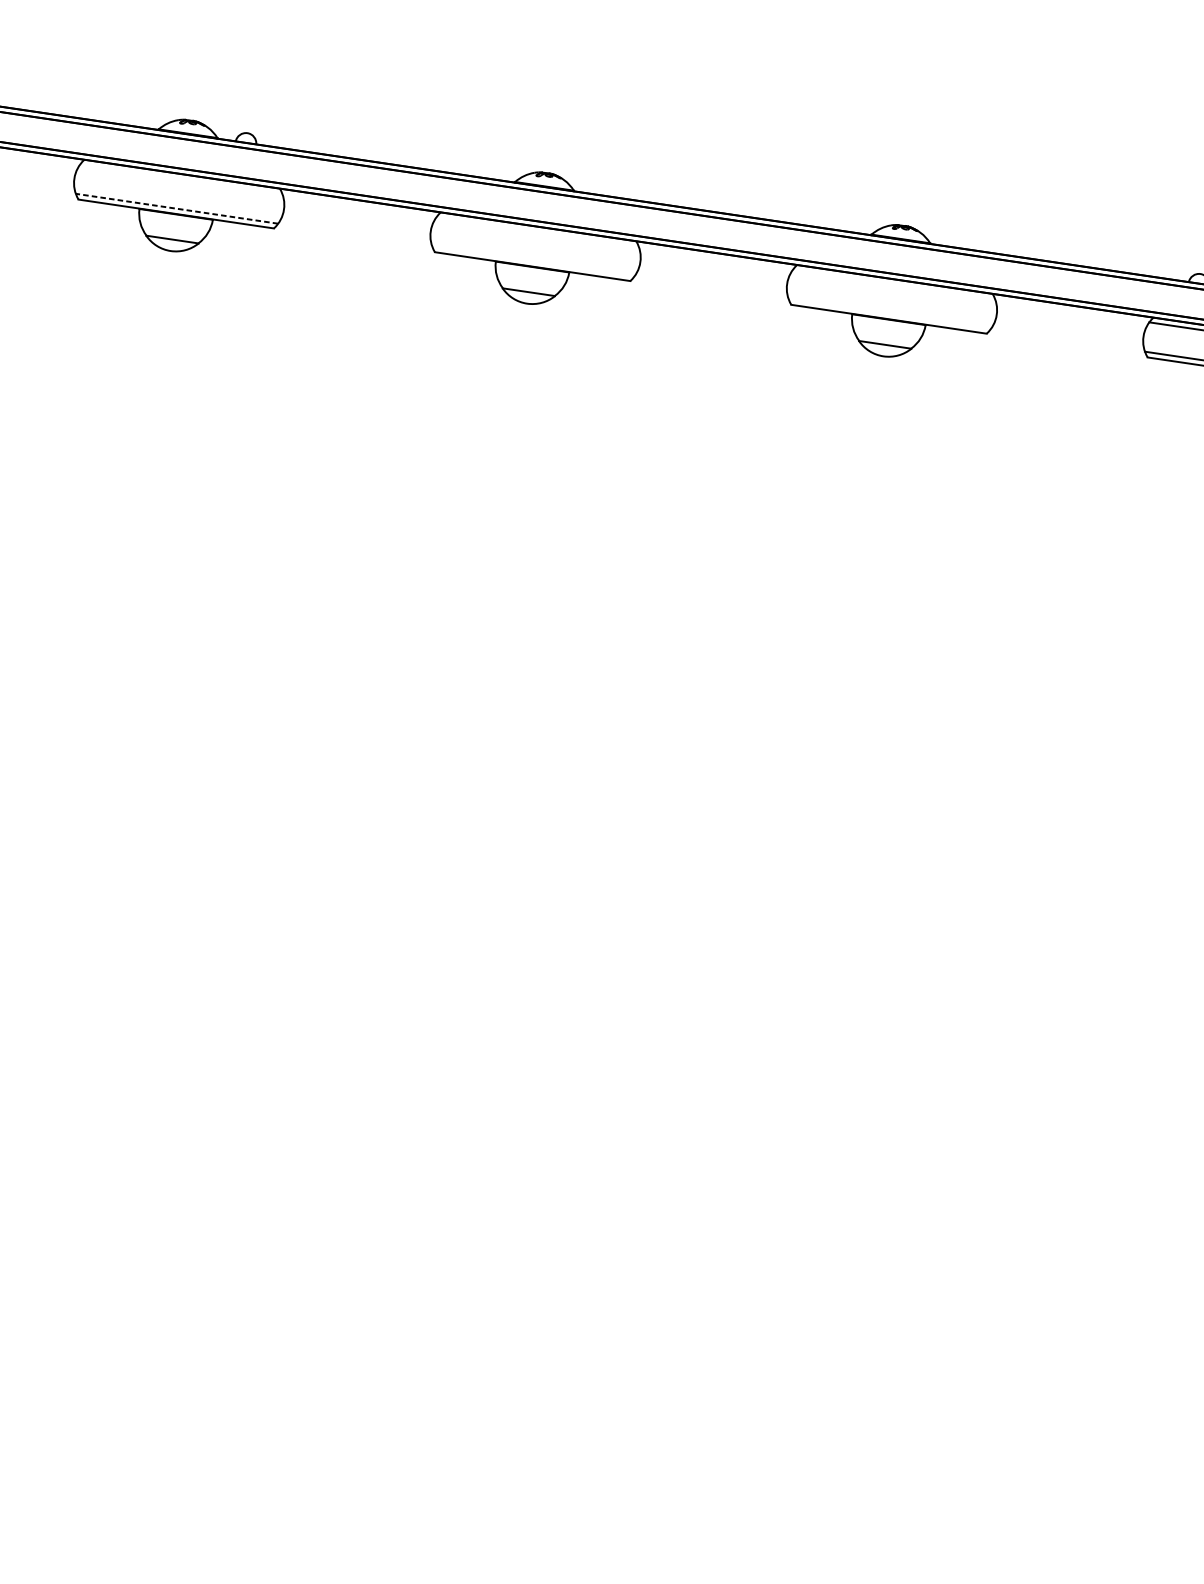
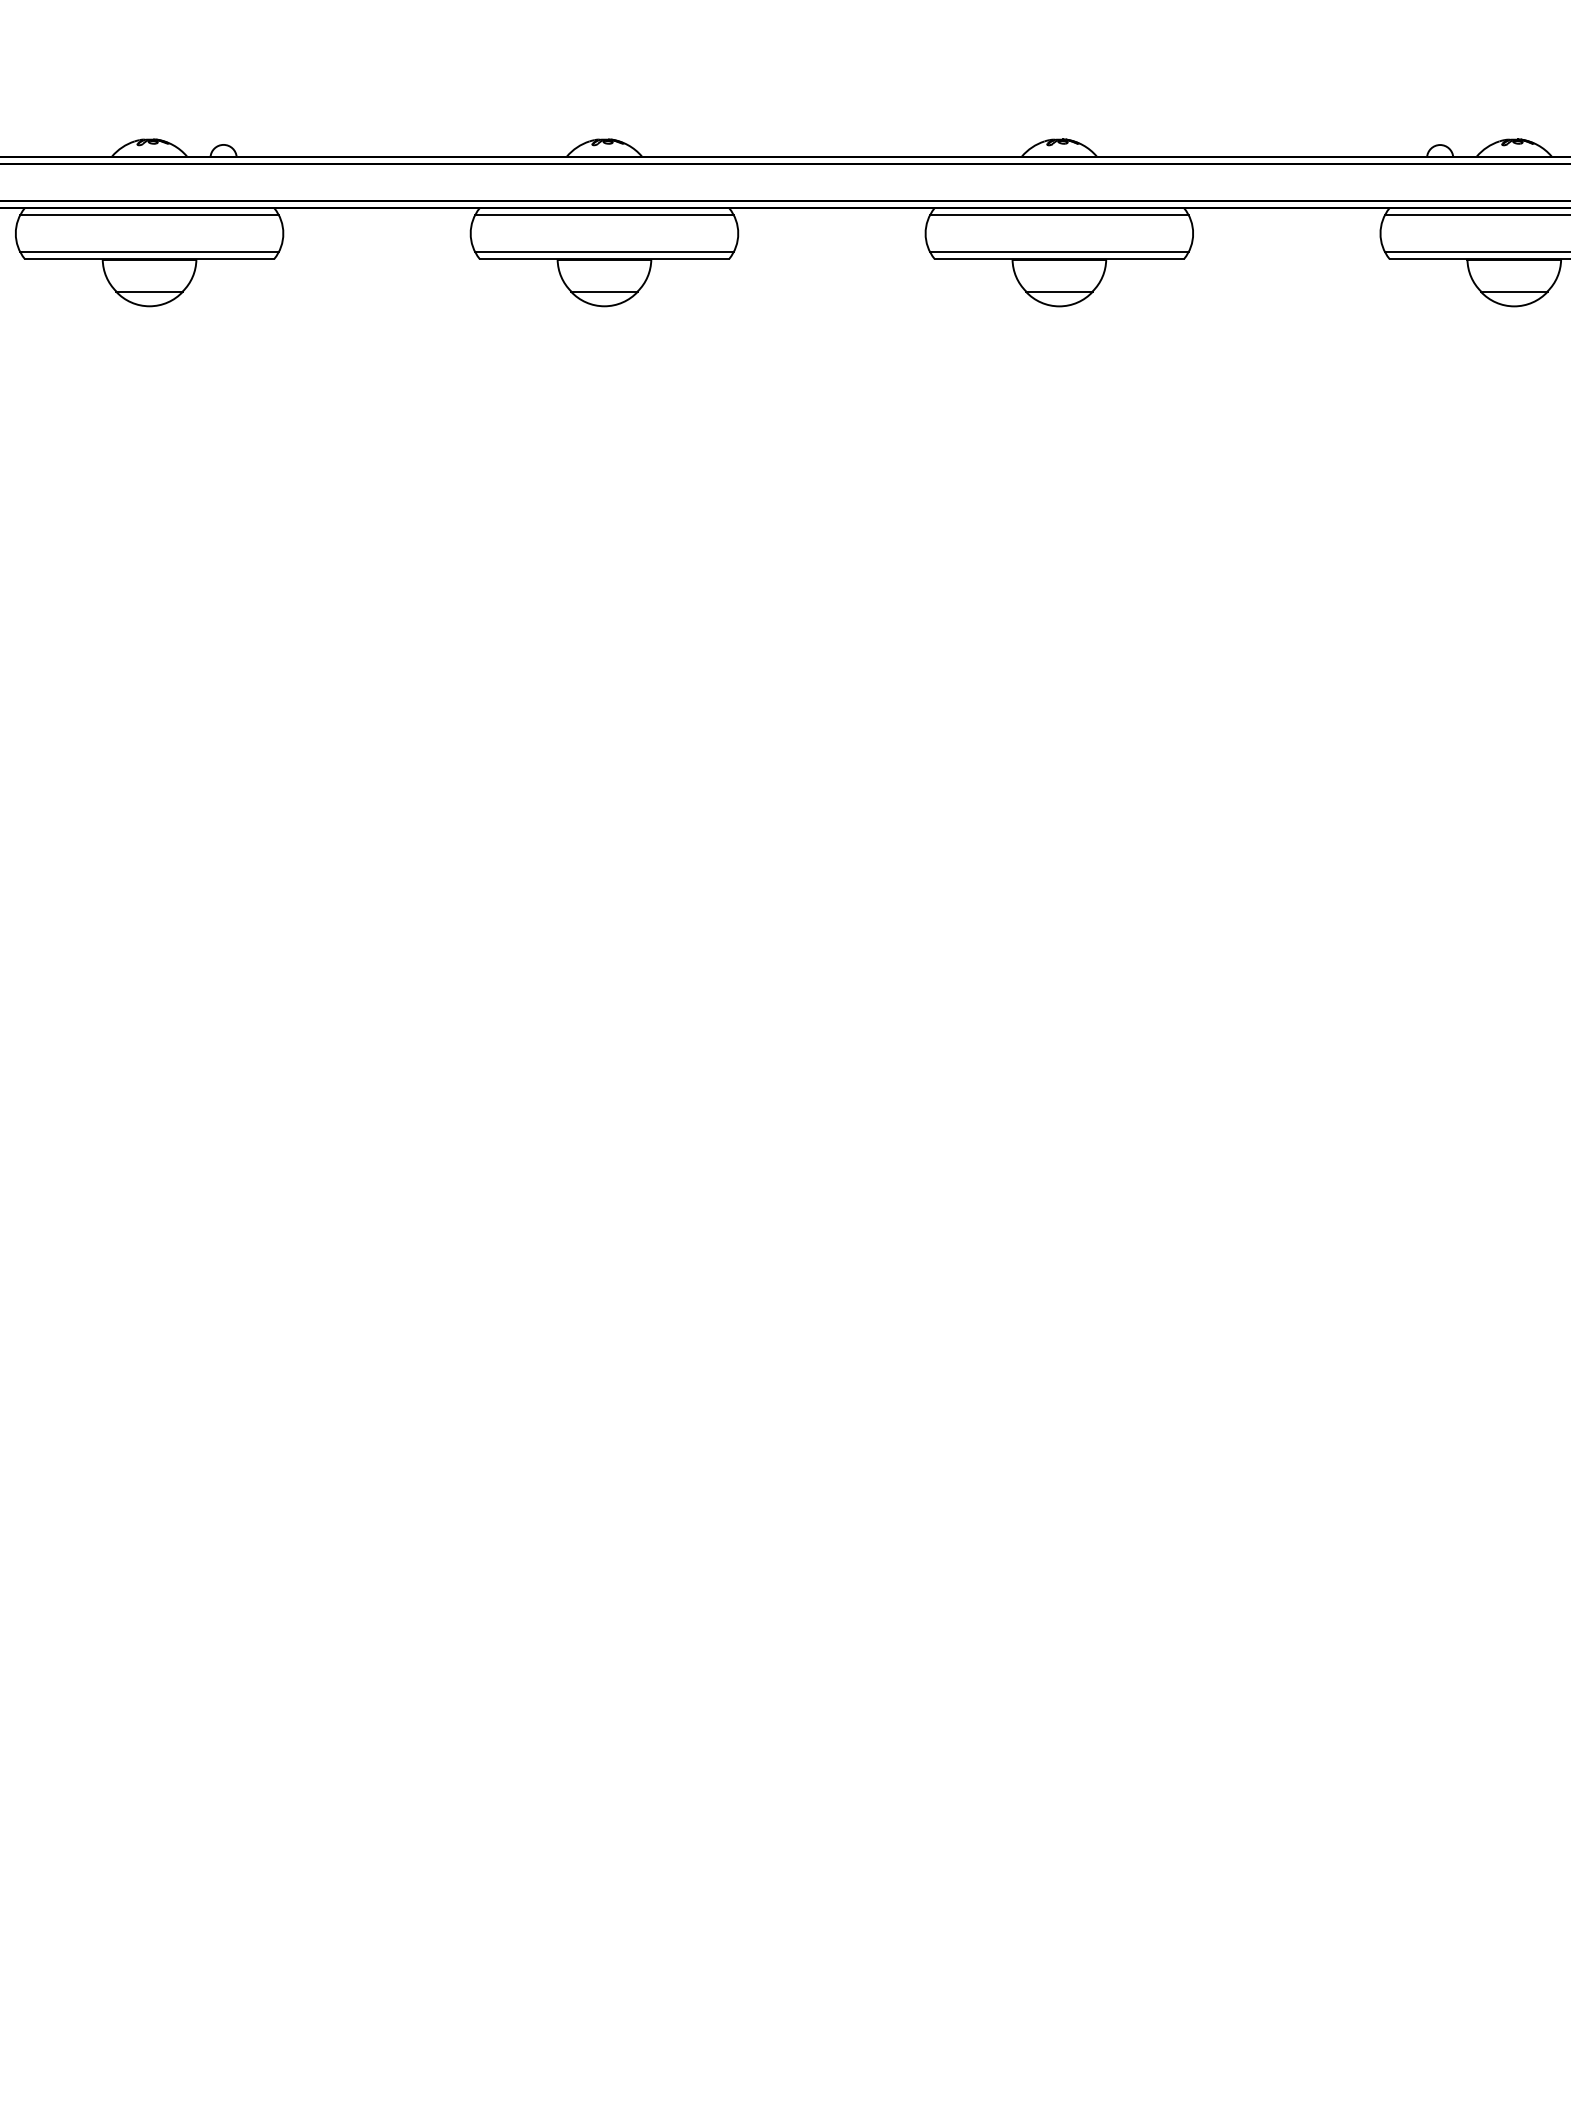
line: (181, 179) -> (149, 214), added
line: (176, 208) -> (149, 252), dashed -> solid
line: (537, 231) -> (604, 214), added
line: (533, 261) -> (604, 252), added
line: (894, 284) -> (1059, 214), added
line: (889, 314) -> (1059, 252), added

